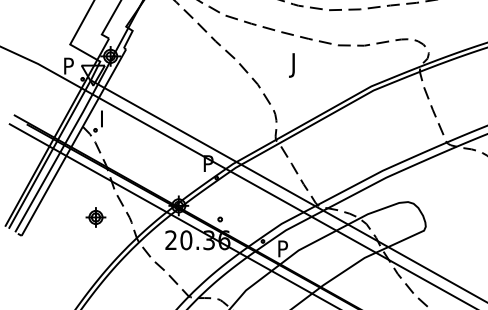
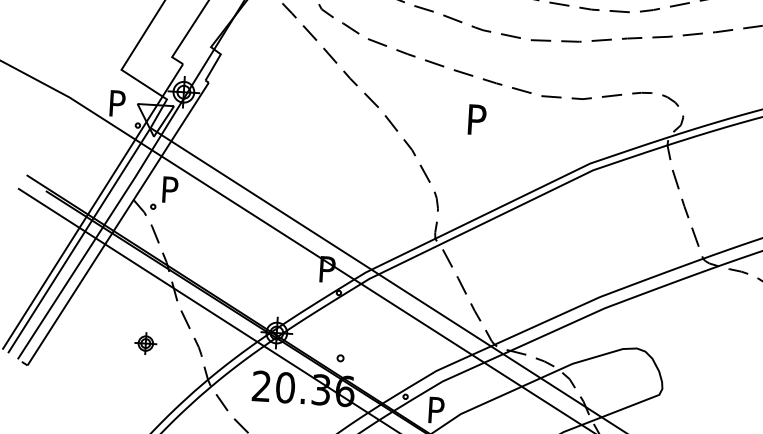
text: (296, 65) -> (474, 123), J -> P
text: (106, 115) -> (171, 184), I -> P
part: (95, 217) -> (145, 343), size x0.7

